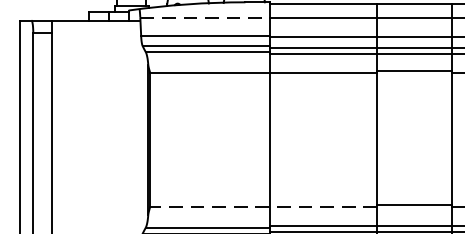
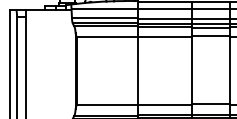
line: (206, 16) -> (105, 8), dashed -> solid
line: (263, 207) -> (134, 105), dashed -> solid

